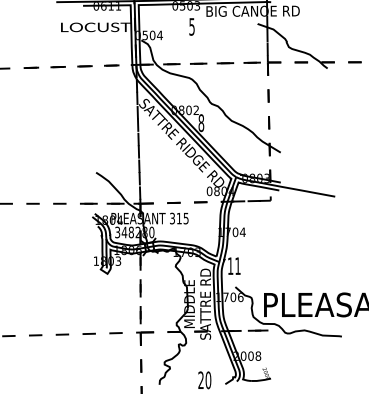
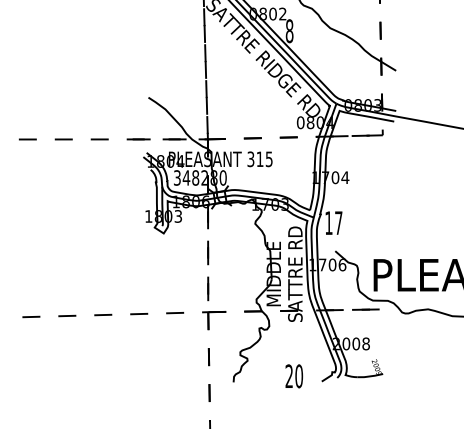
text: (237, 265) -> (338, 222), 11 -> 17

